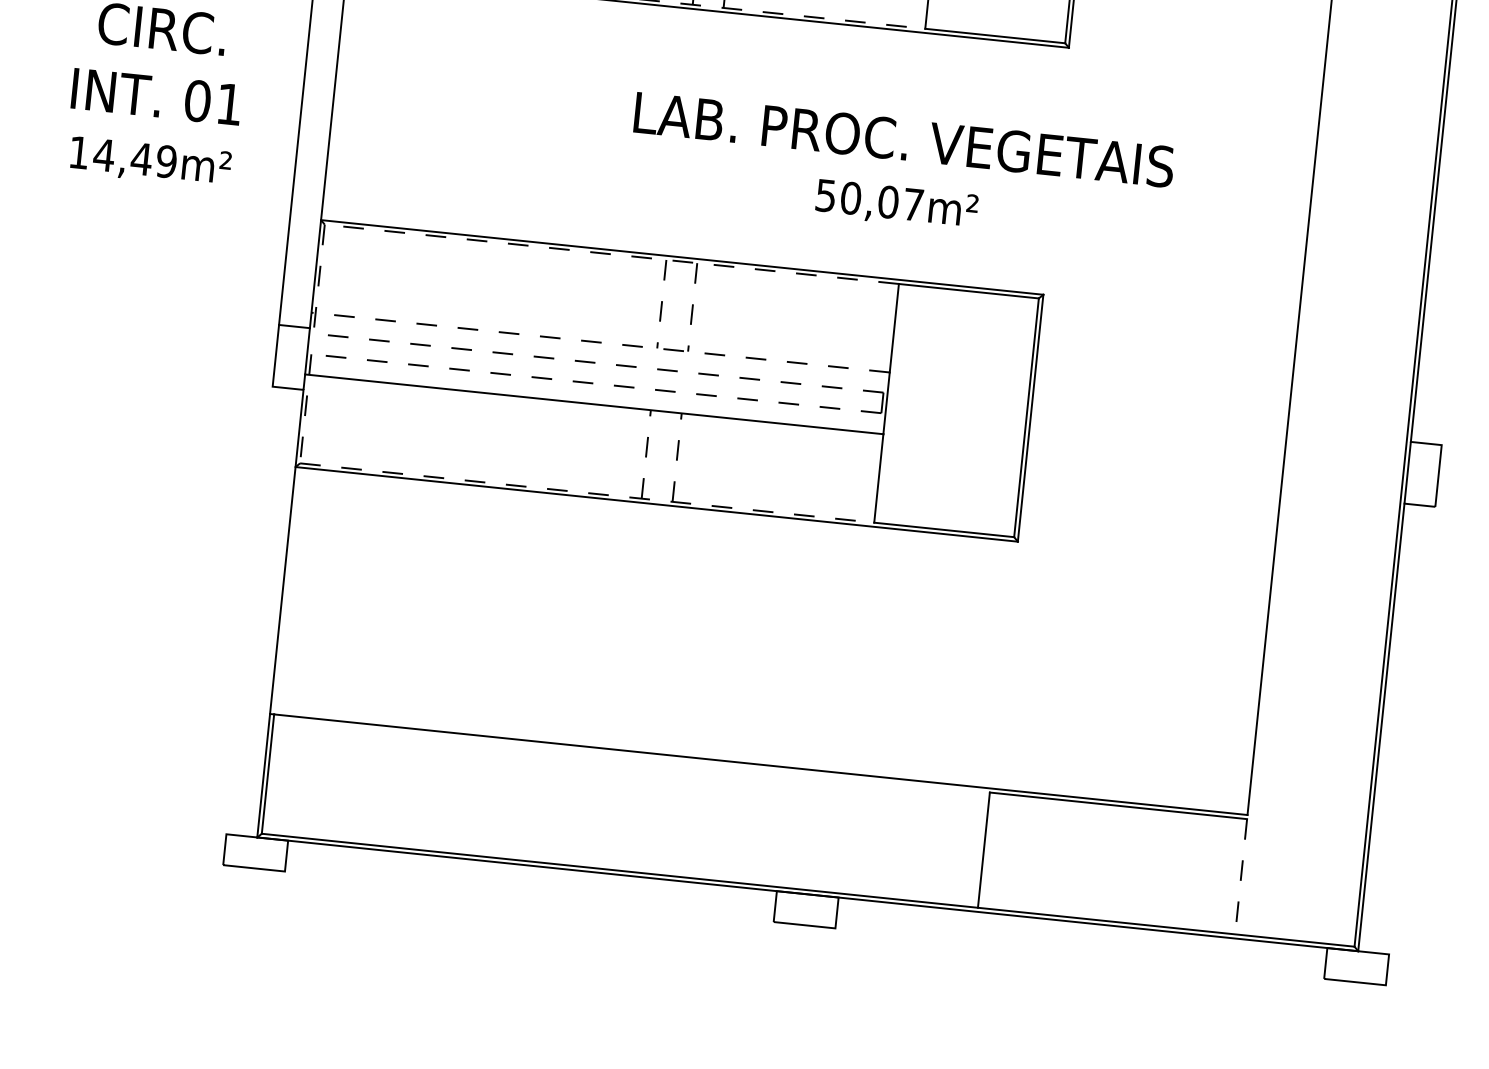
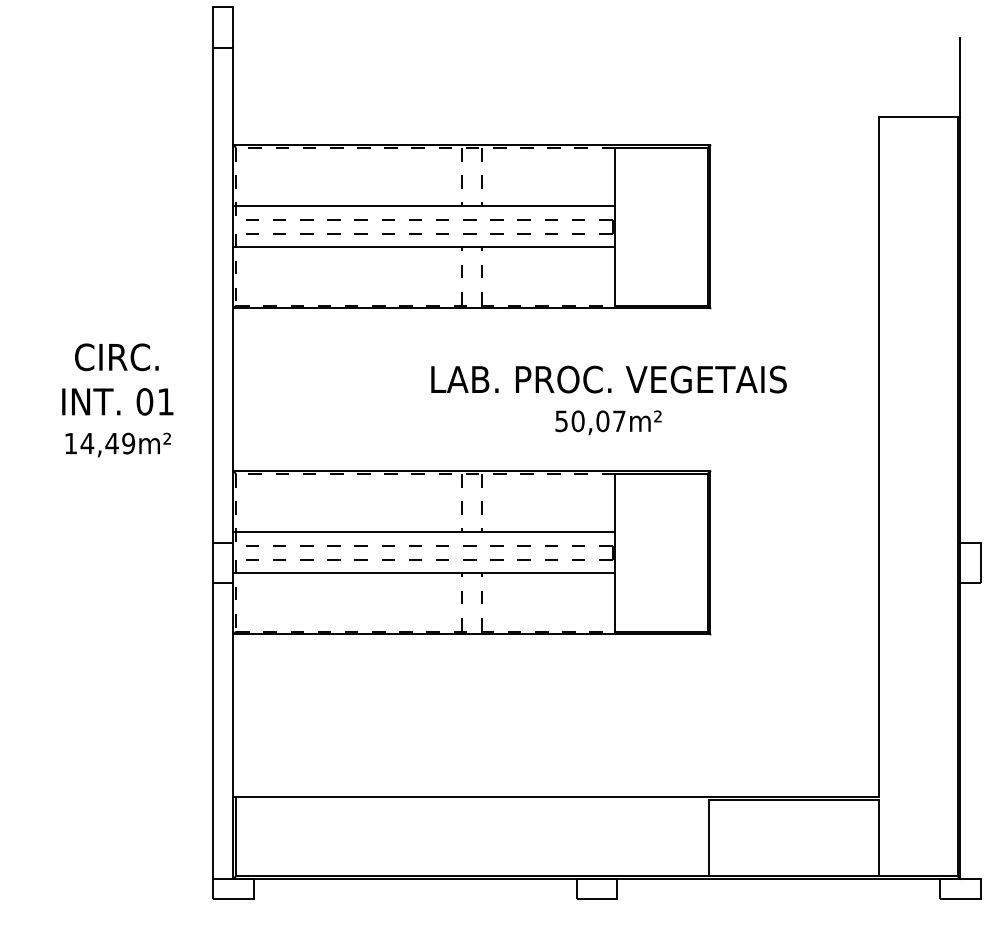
line: (600, 342) -> (424, 532), dashed -> solid
line: (250, 609) -> (213, 730), added
line: (1240, 877) -> (878, 838), dashed -> solid

